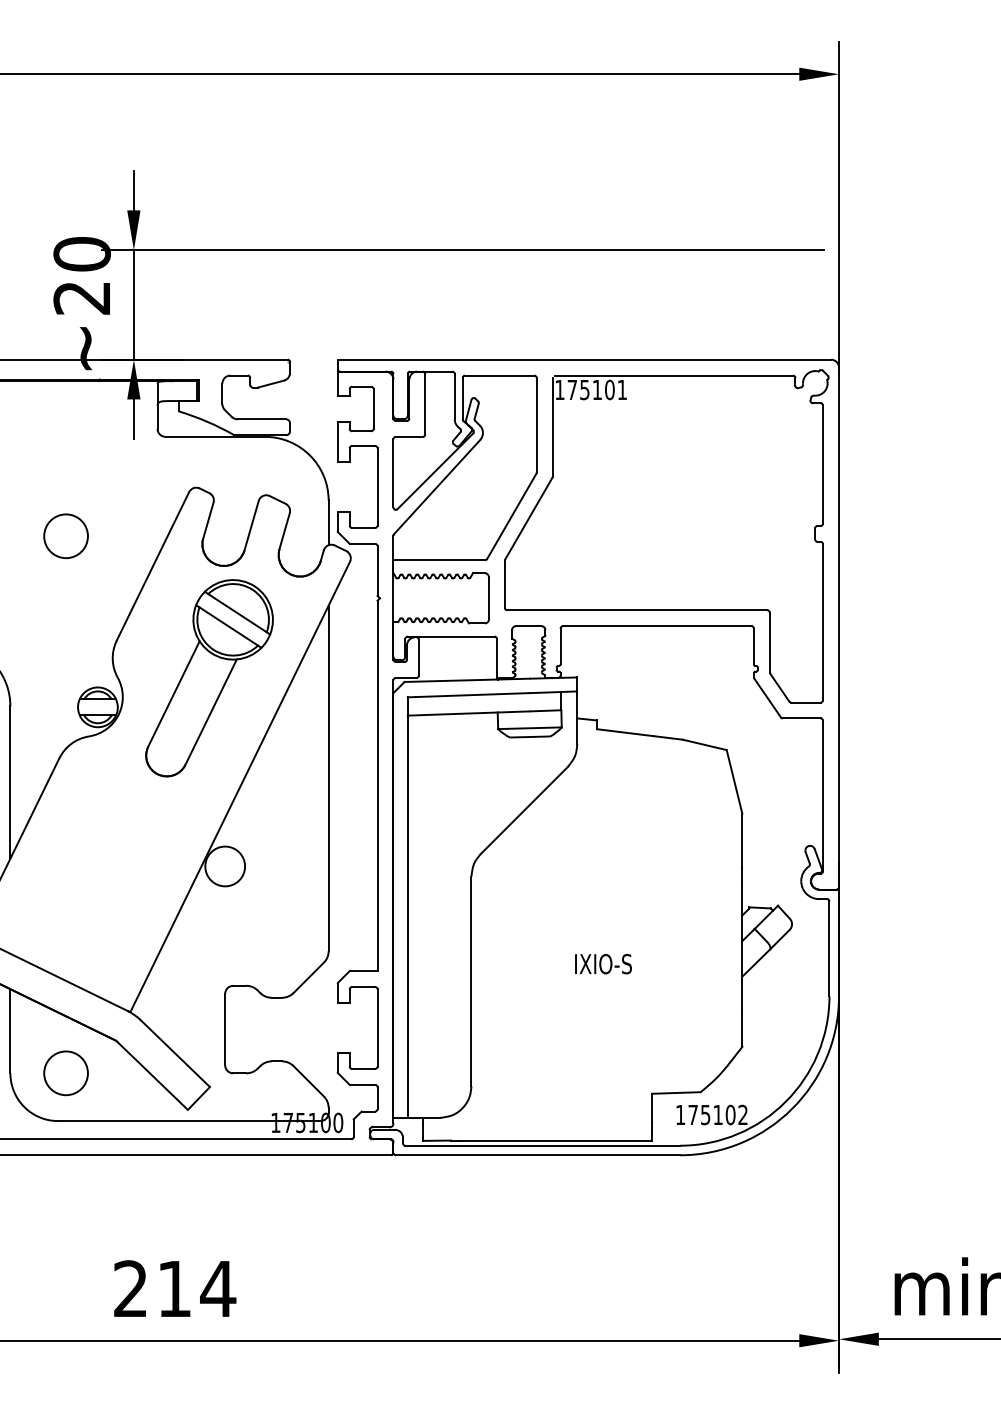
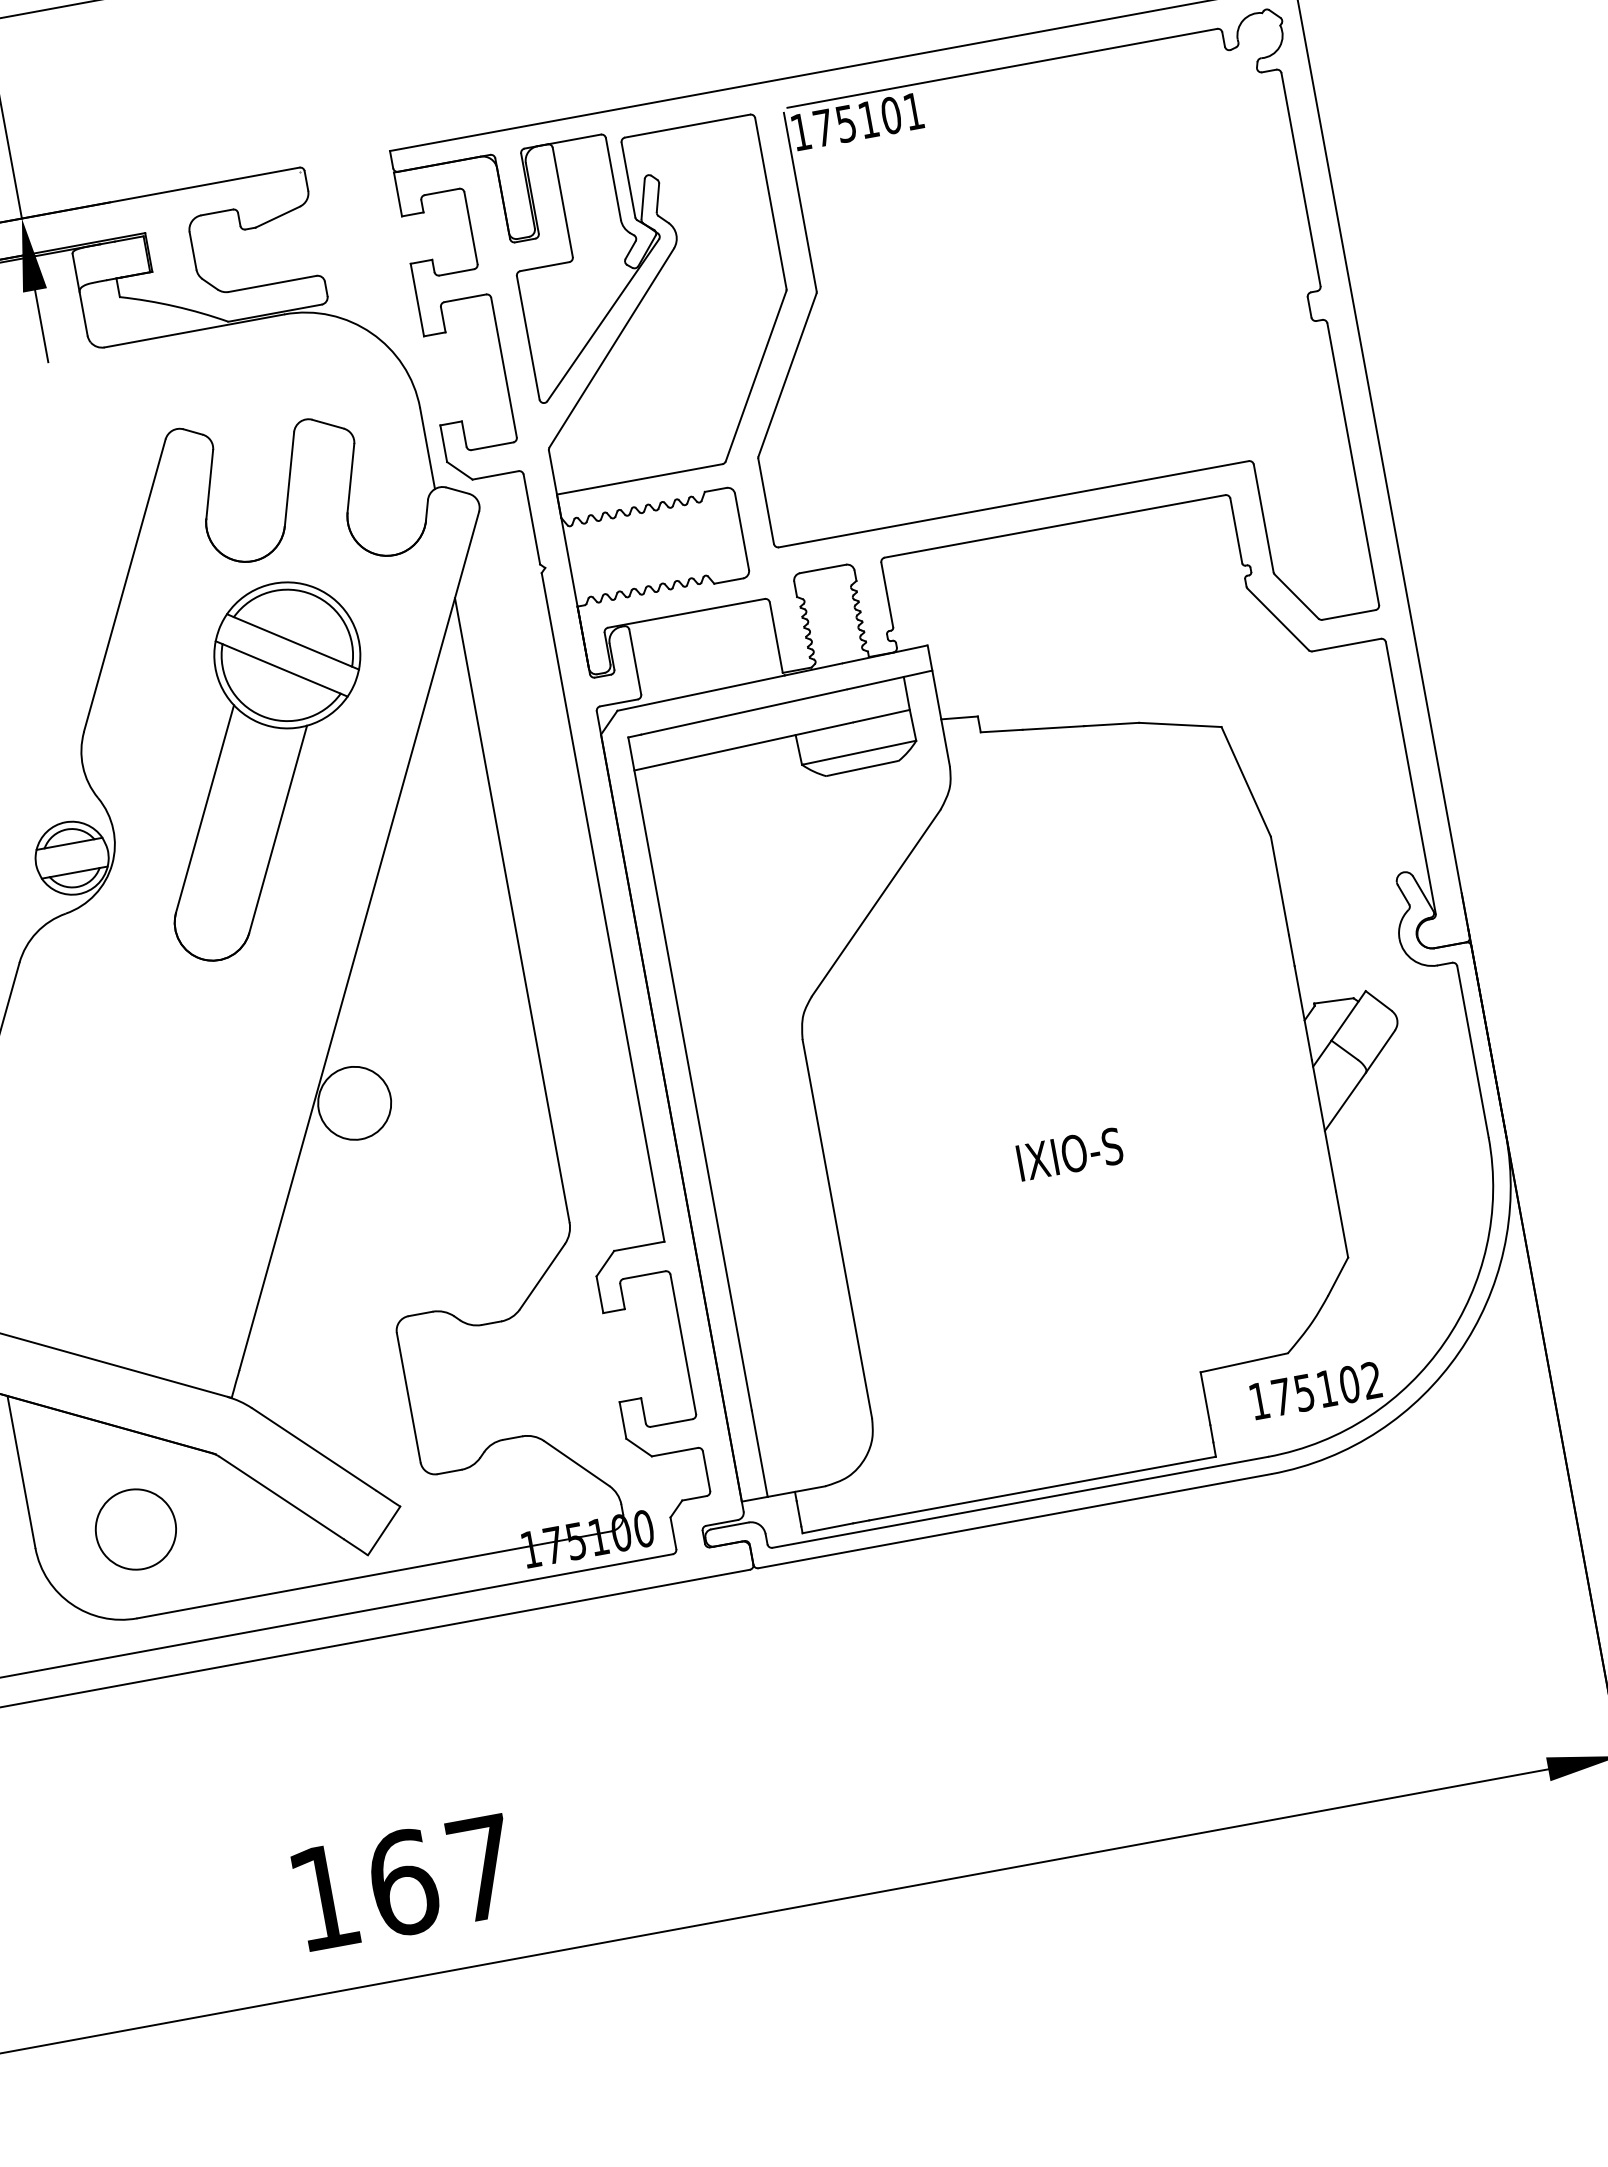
text: (175, 1288) -> (404, 1881), 214 -> 167

